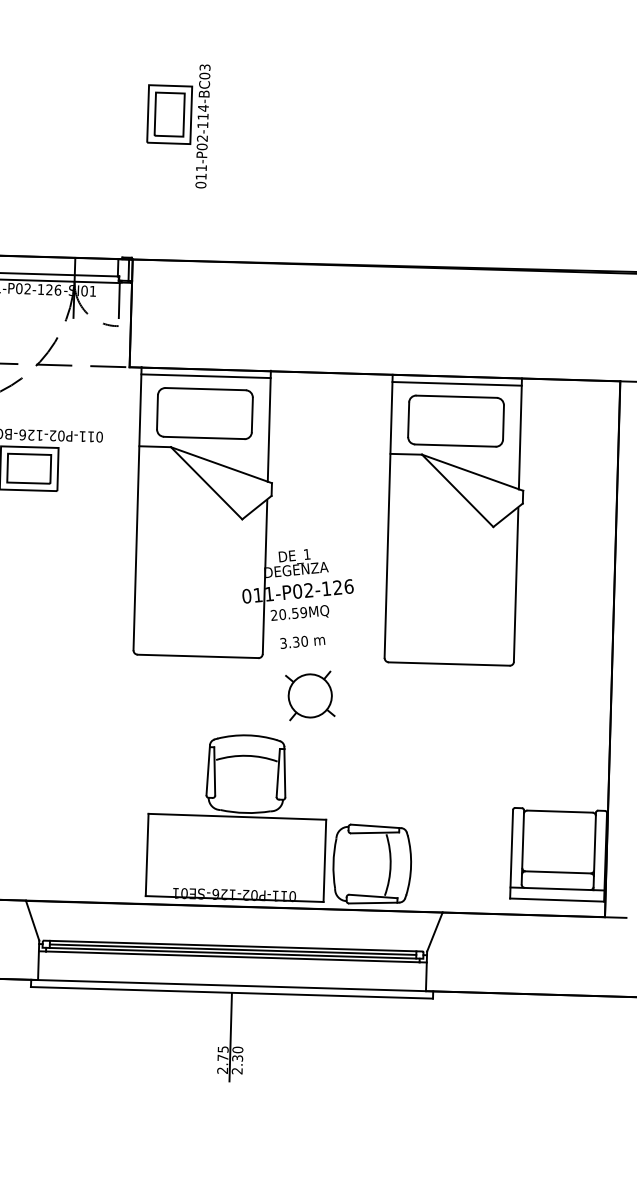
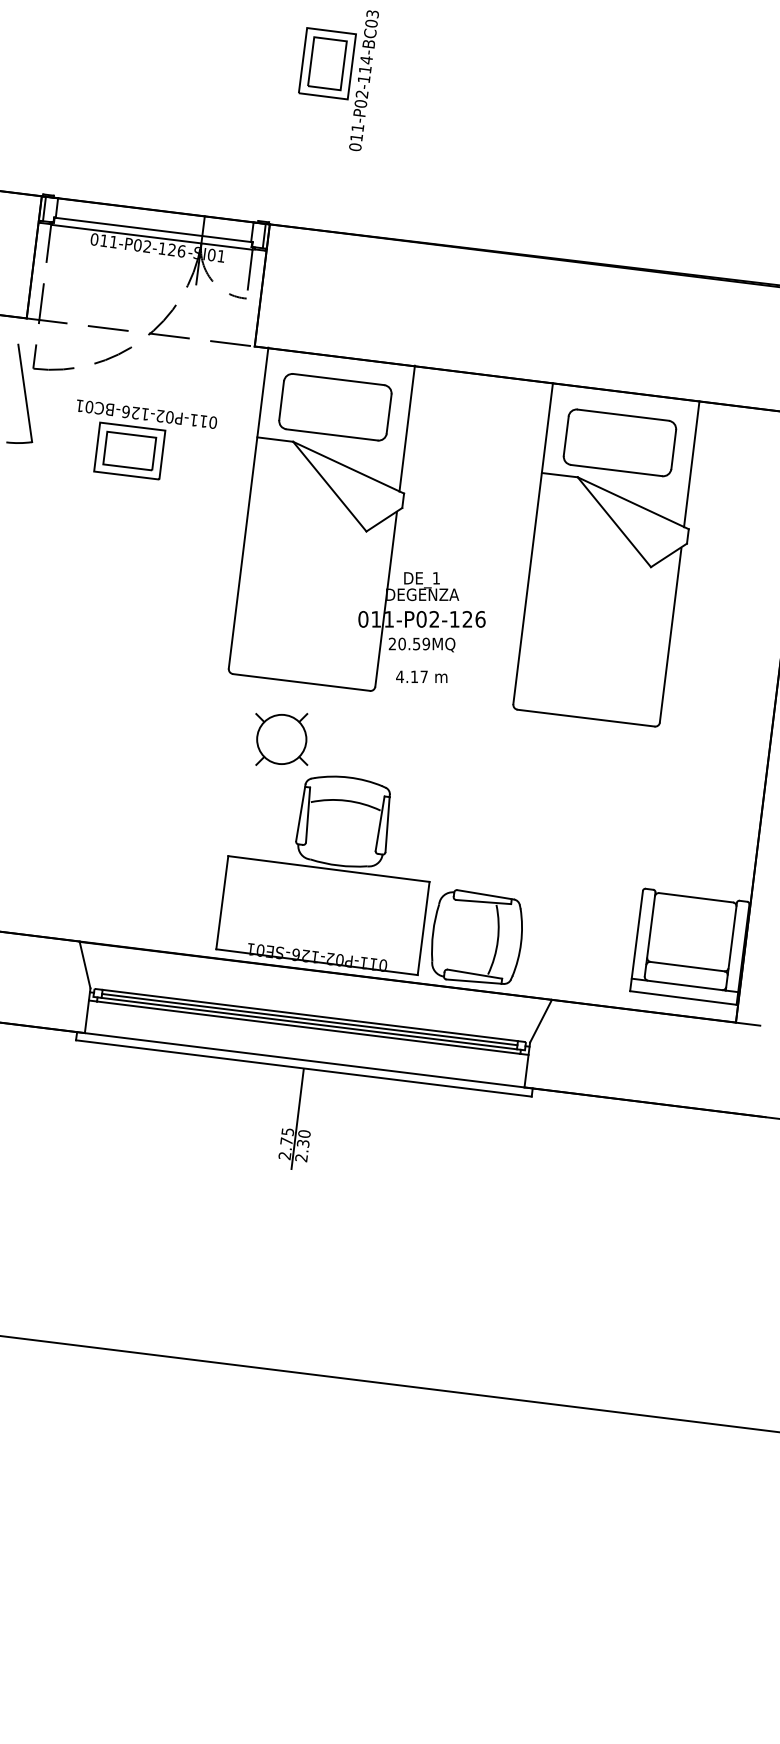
line: (205, 375) -> (340, 364), removed
line: (456, 383) -> (624, 400), removed
text: (293, 642) -> (411, 676), 3.30 -> 4.17
part: (310, 695) -> (281, 739), moved

